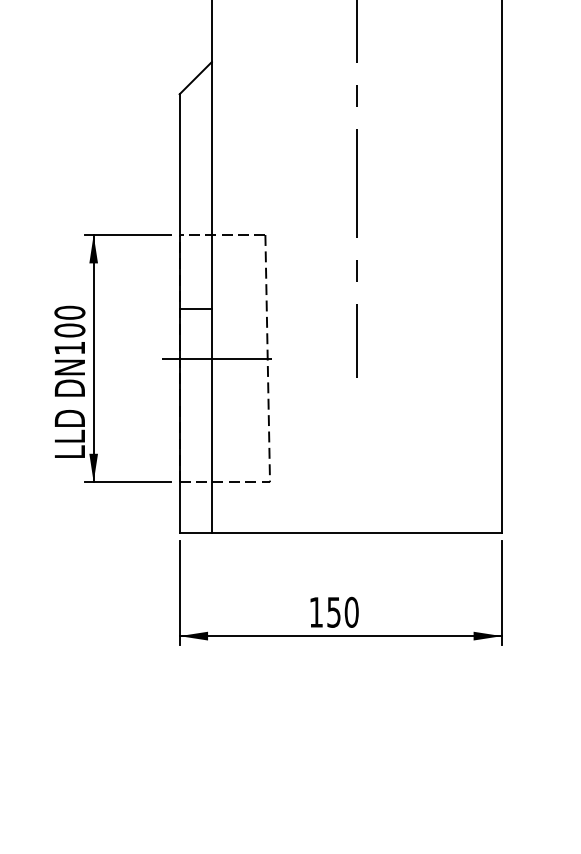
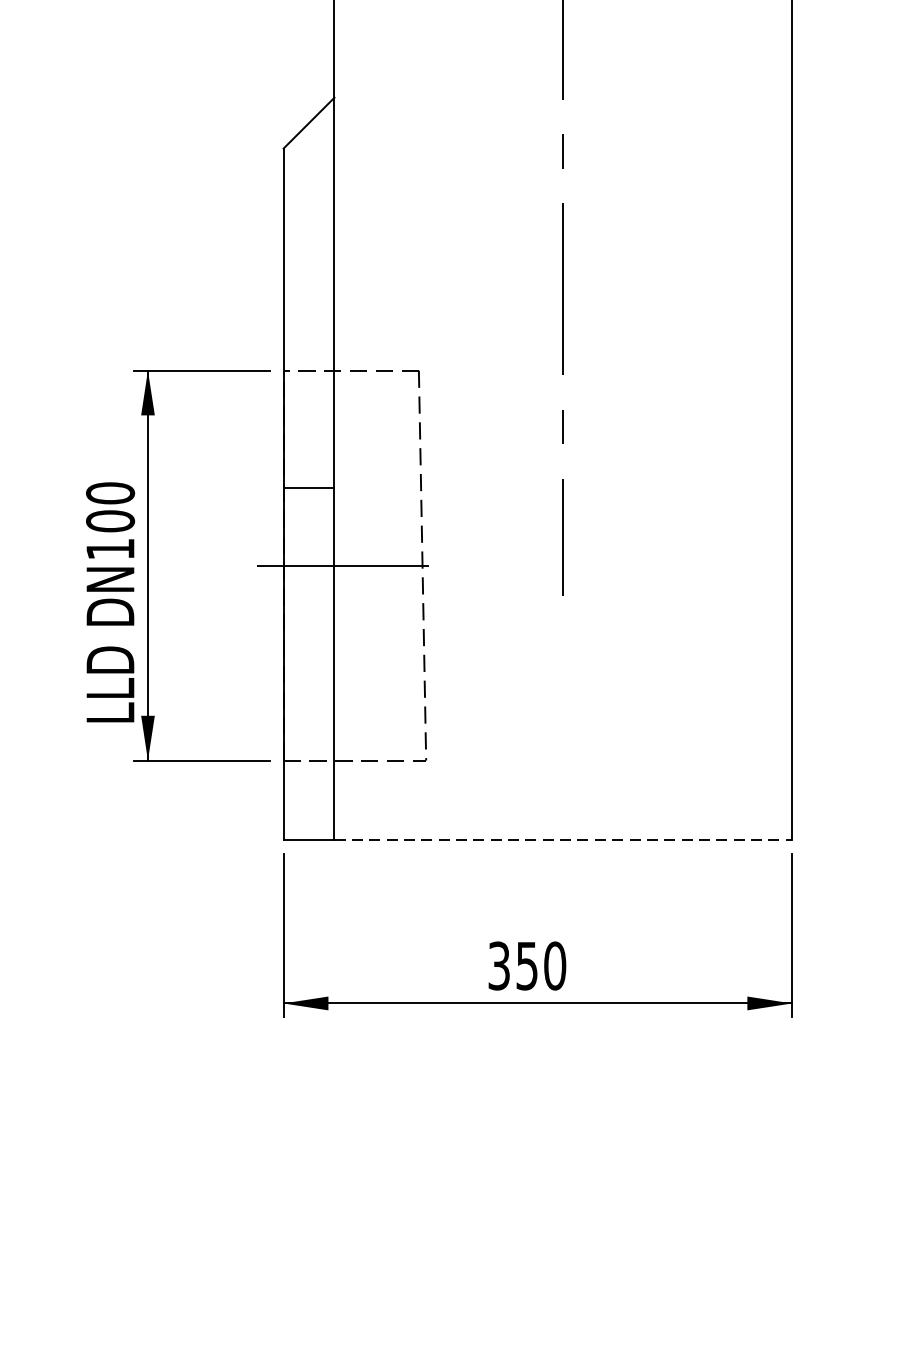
line: (357, 532) -> (564, 839), solid -> dashed
text: (315, 611) -> (497, 964), 150 -> 350

